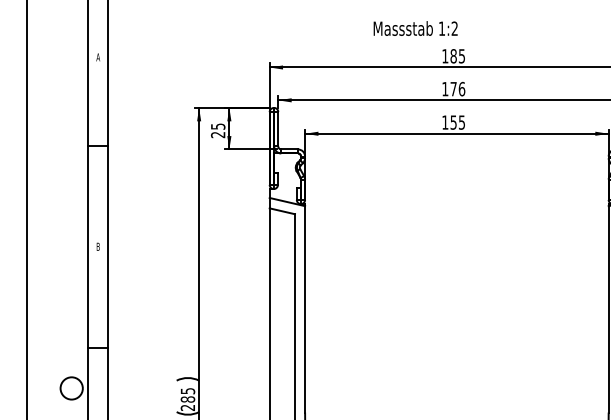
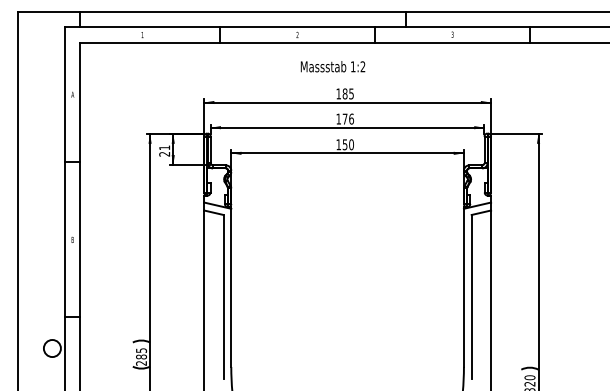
text: (414, 28) -> (332, 66), moved
text: (461, 122) -> (351, 144), 155 -> 150
text: (217, 126) -> (164, 147), 25 -> 21

